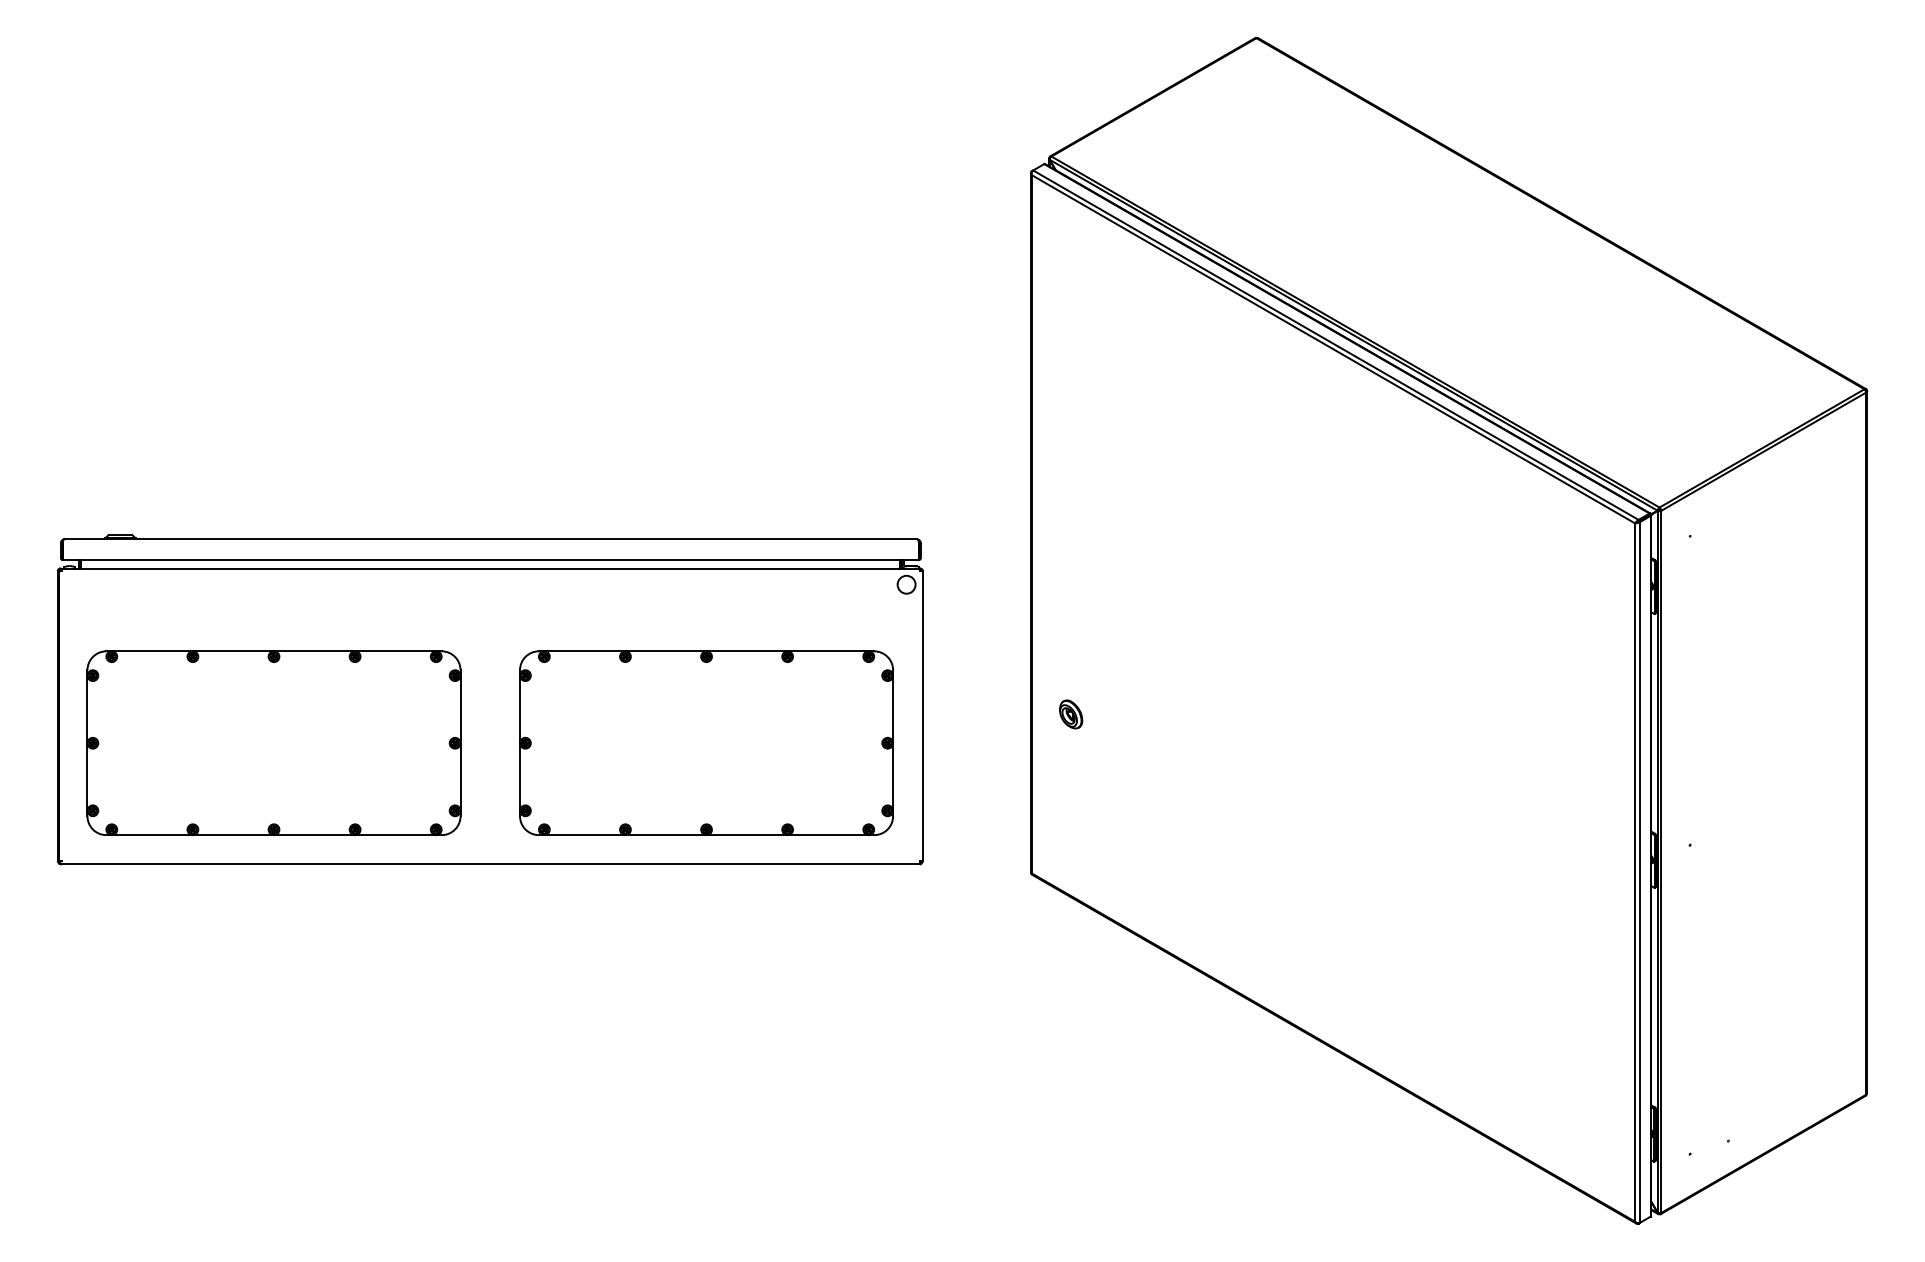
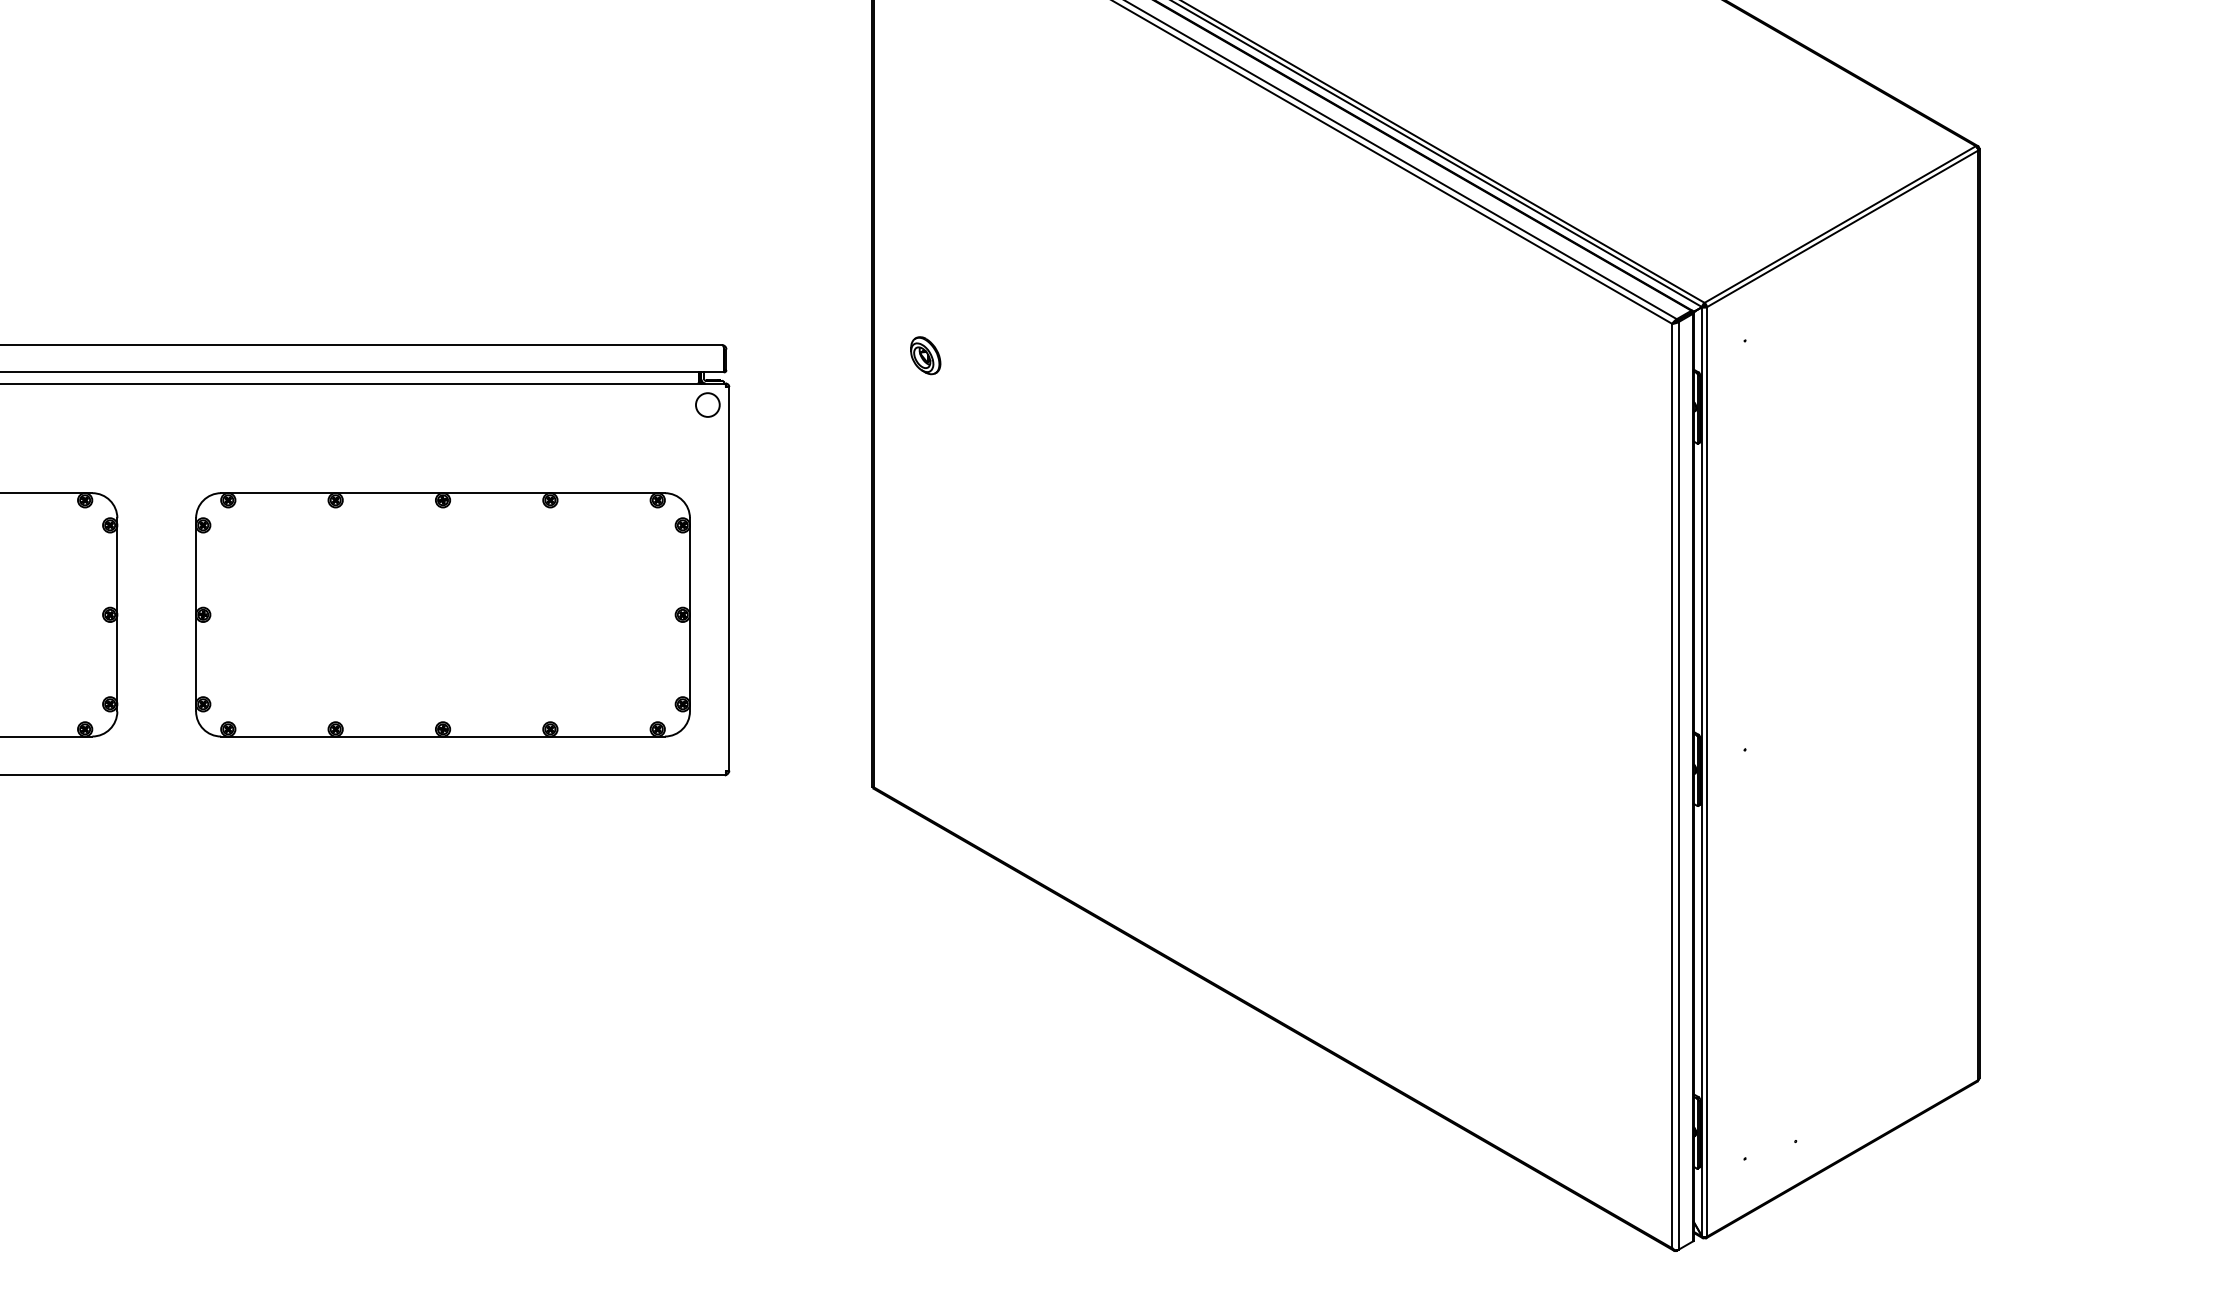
part: (1071, 714) -> (926, 355), moved

